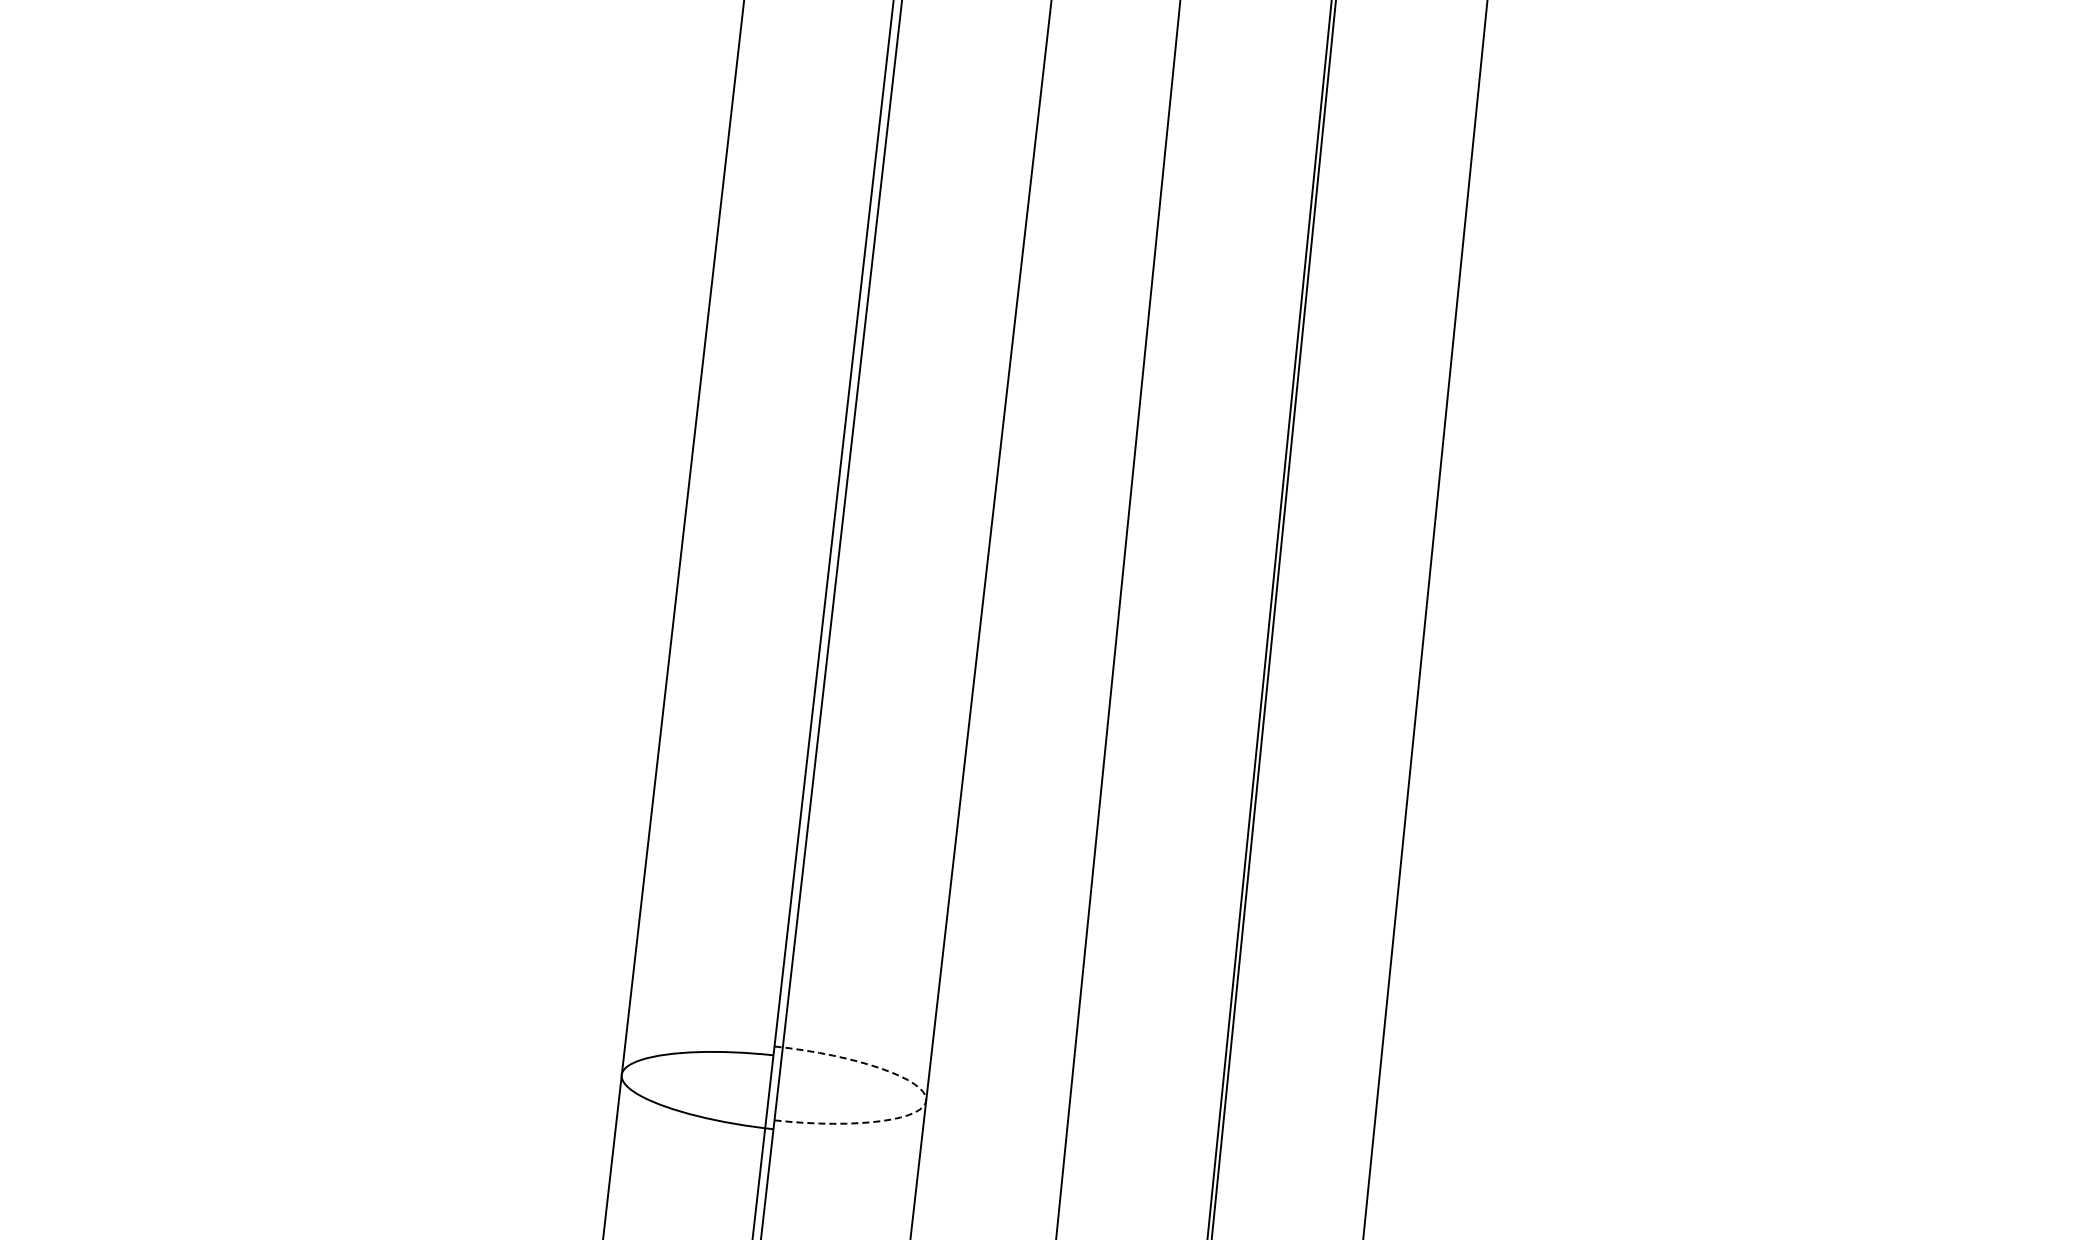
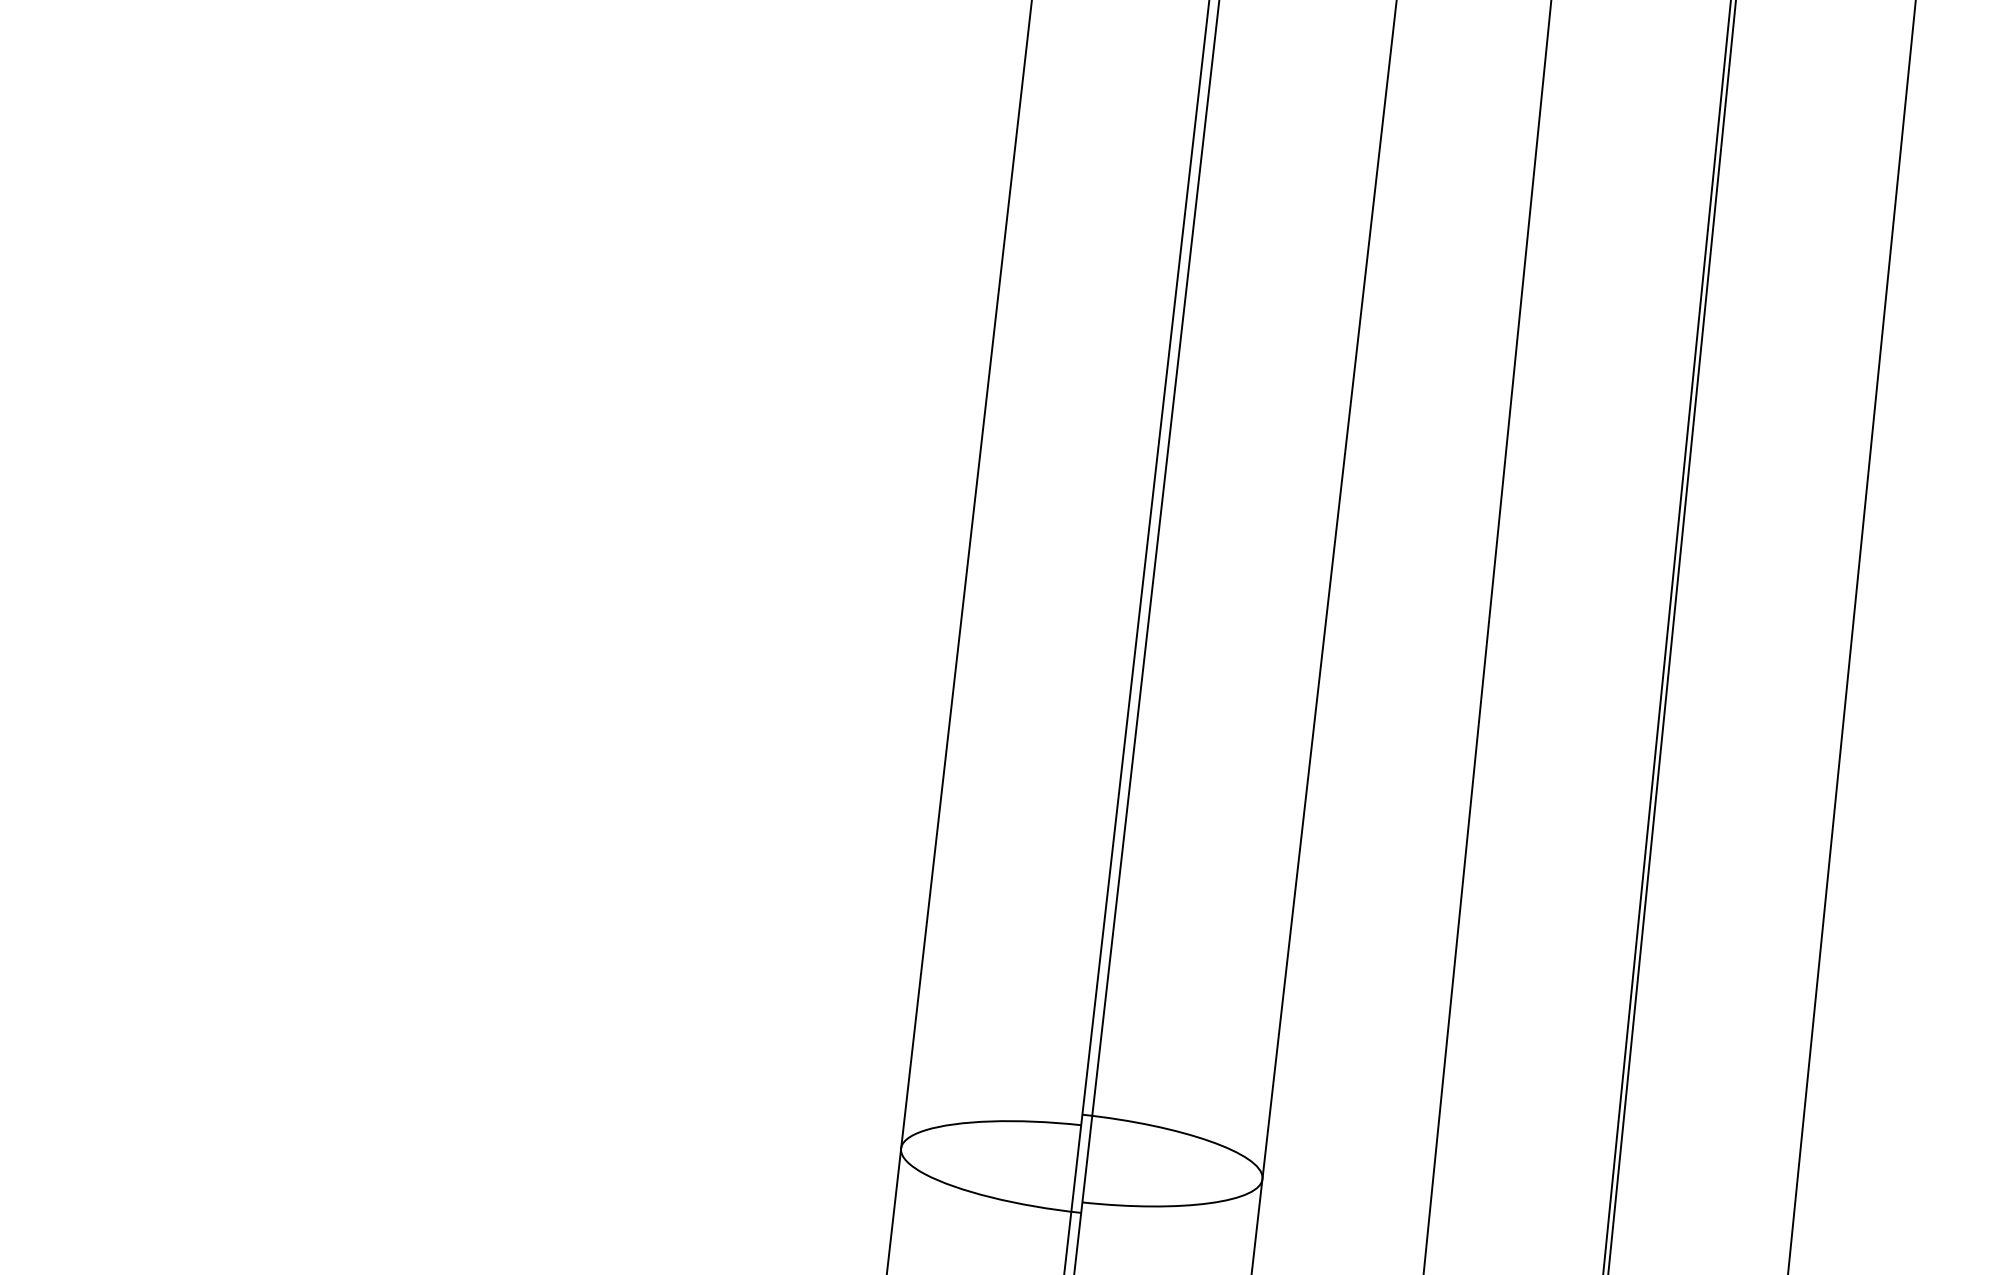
arc: (925, 1095) -> (1261, 1172), dashed -> solid

